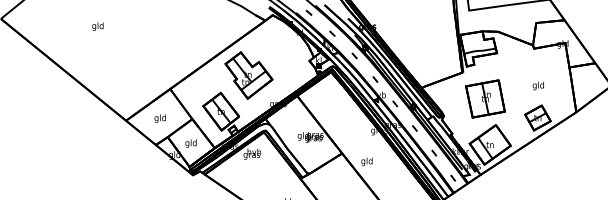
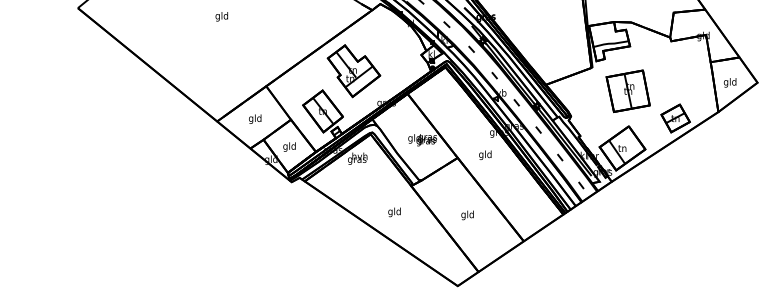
text: (97, 26) -> (221, 16), moved
text: (538, 85) -> (730, 82), moved
part: (484, 98) -> (627, 90), moved
text: (367, 161) -> (485, 154), moved

